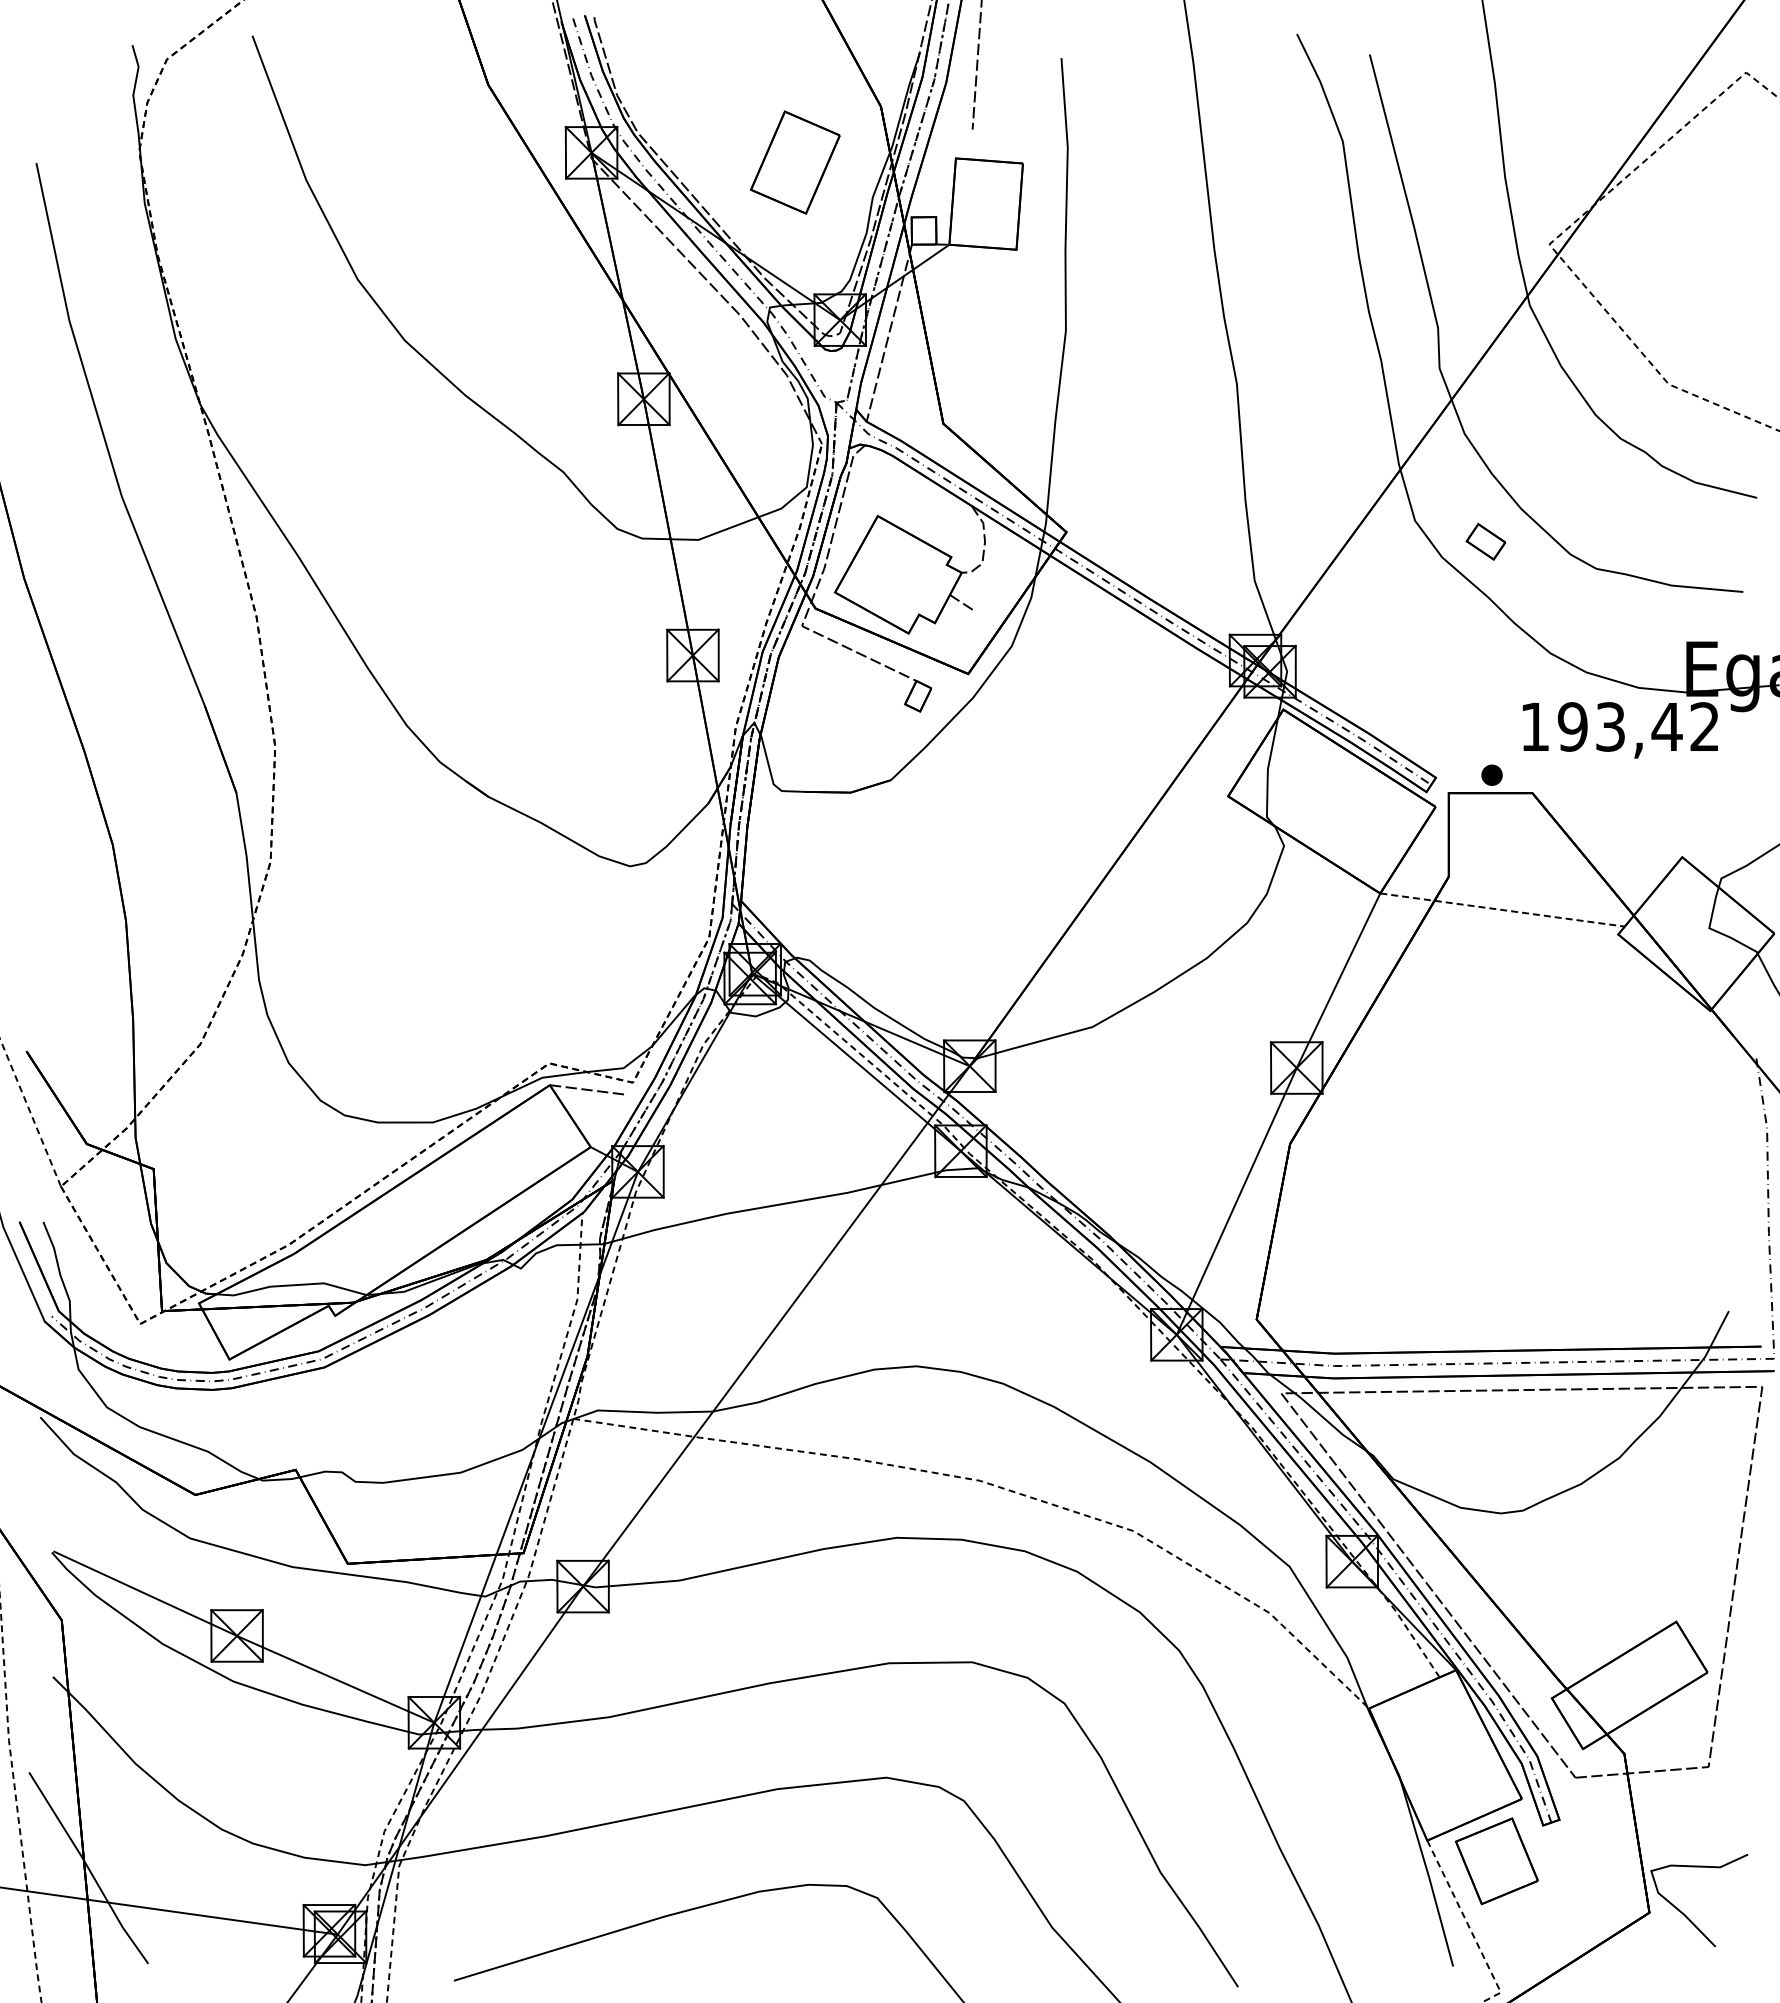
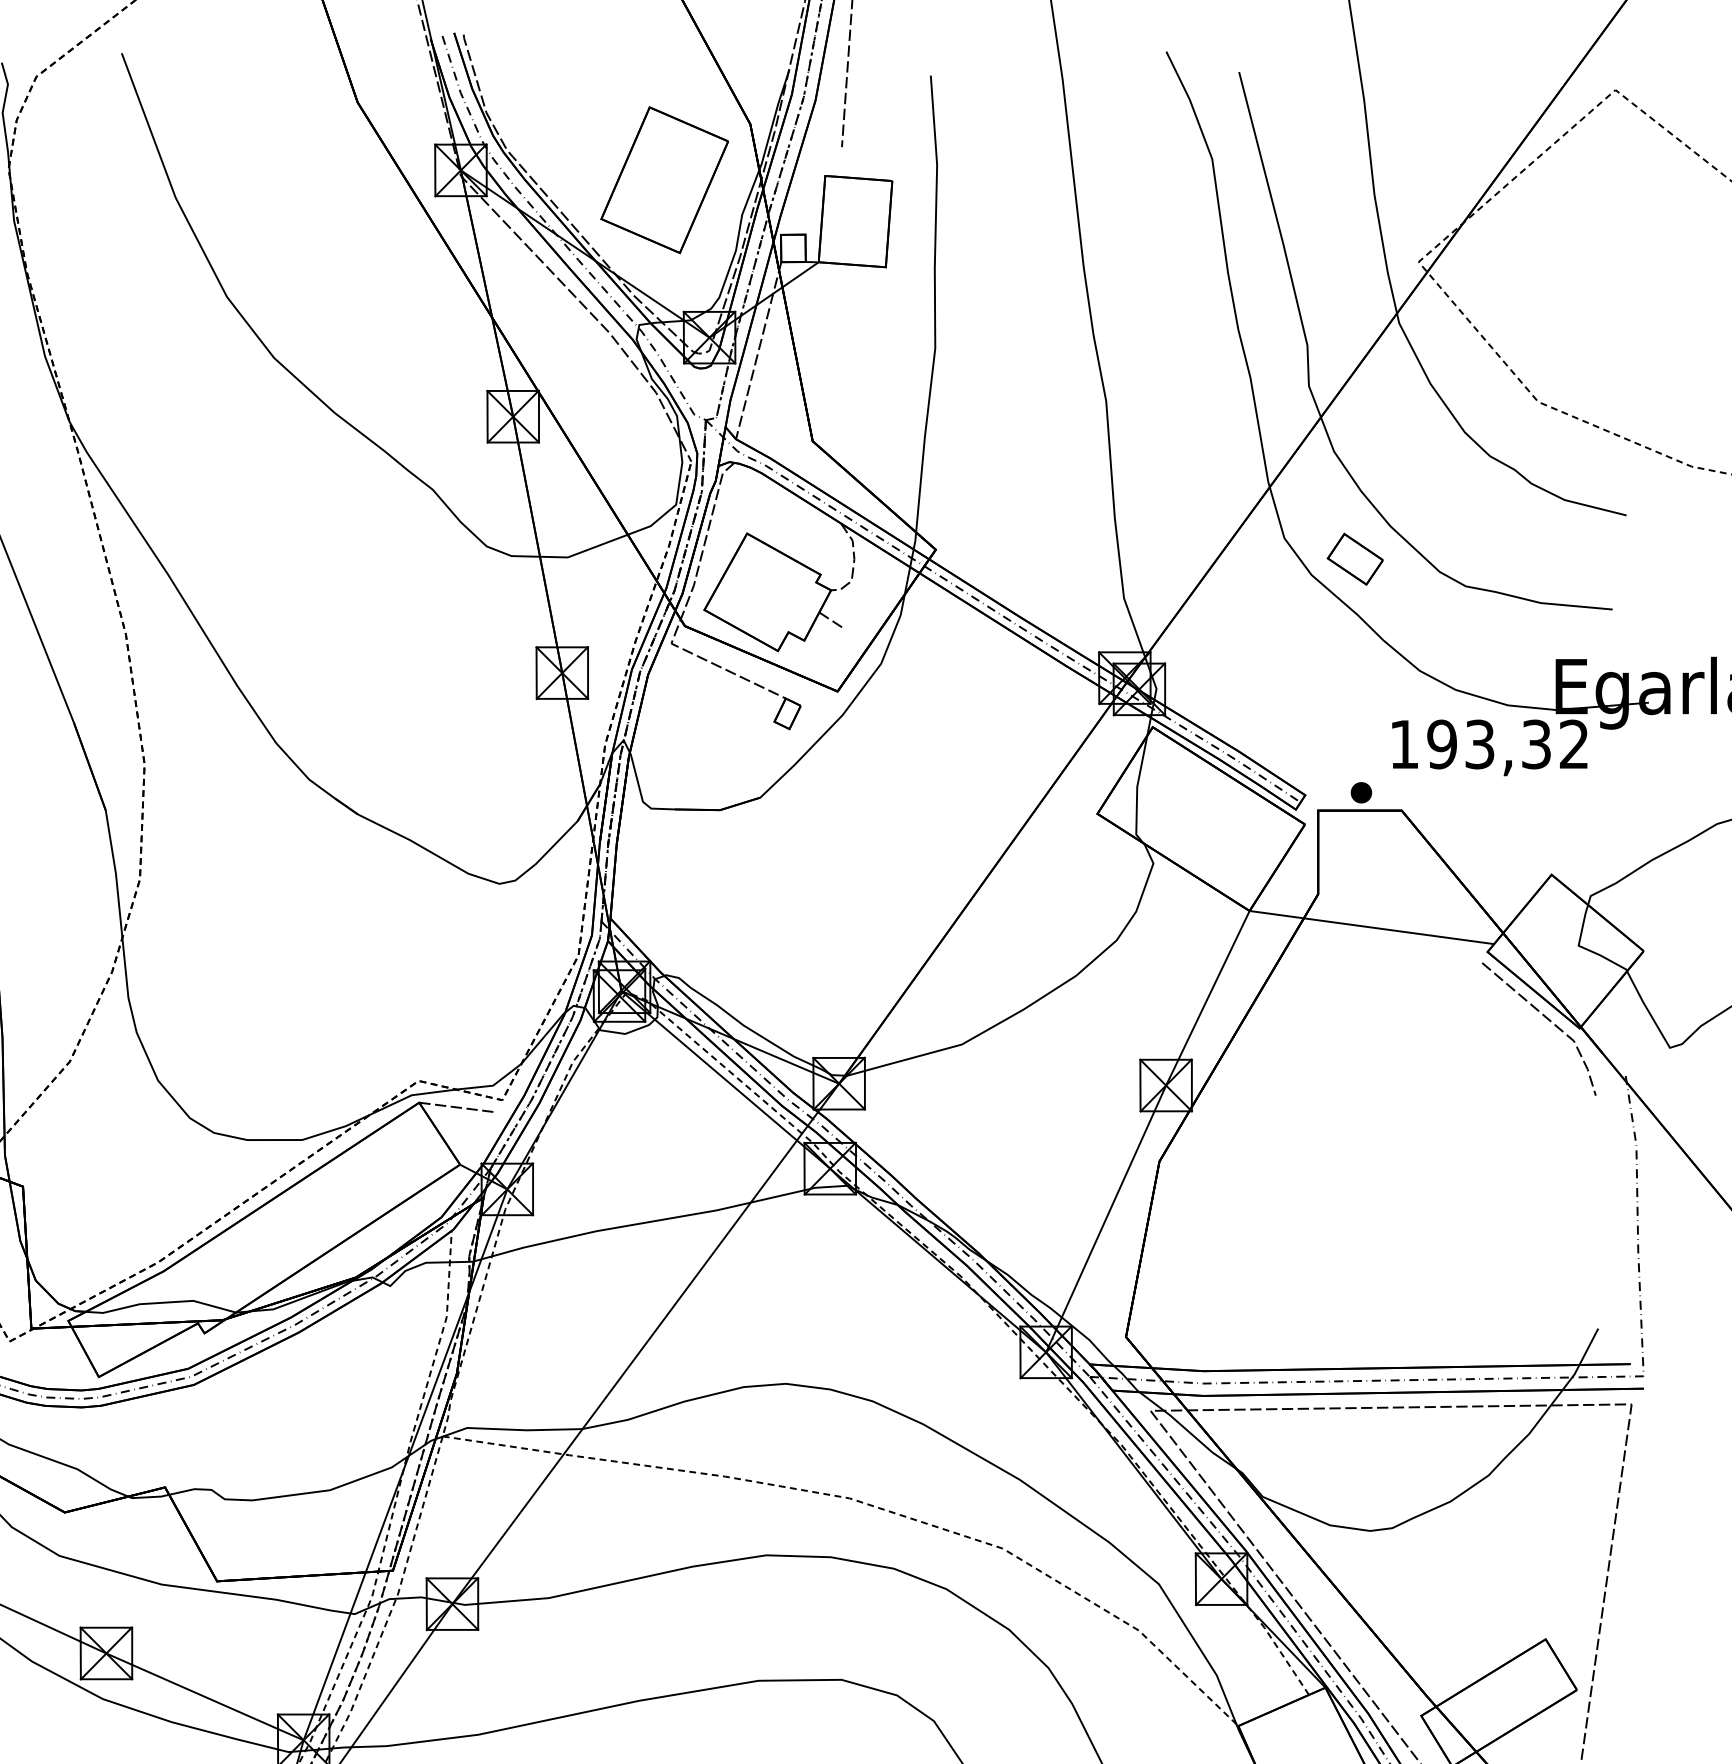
part: (795, 162) -> (664, 180), size x1.43
part: (1485, 541) -> (1354, 559), size x1.43
text: (1666, 726) -> (1535, 744), 193,42 -> 193,32
line: (1503, 910) -> (1372, 928), dashed -> solid
line: (1678, 1002) -> (1547, 1020), added

